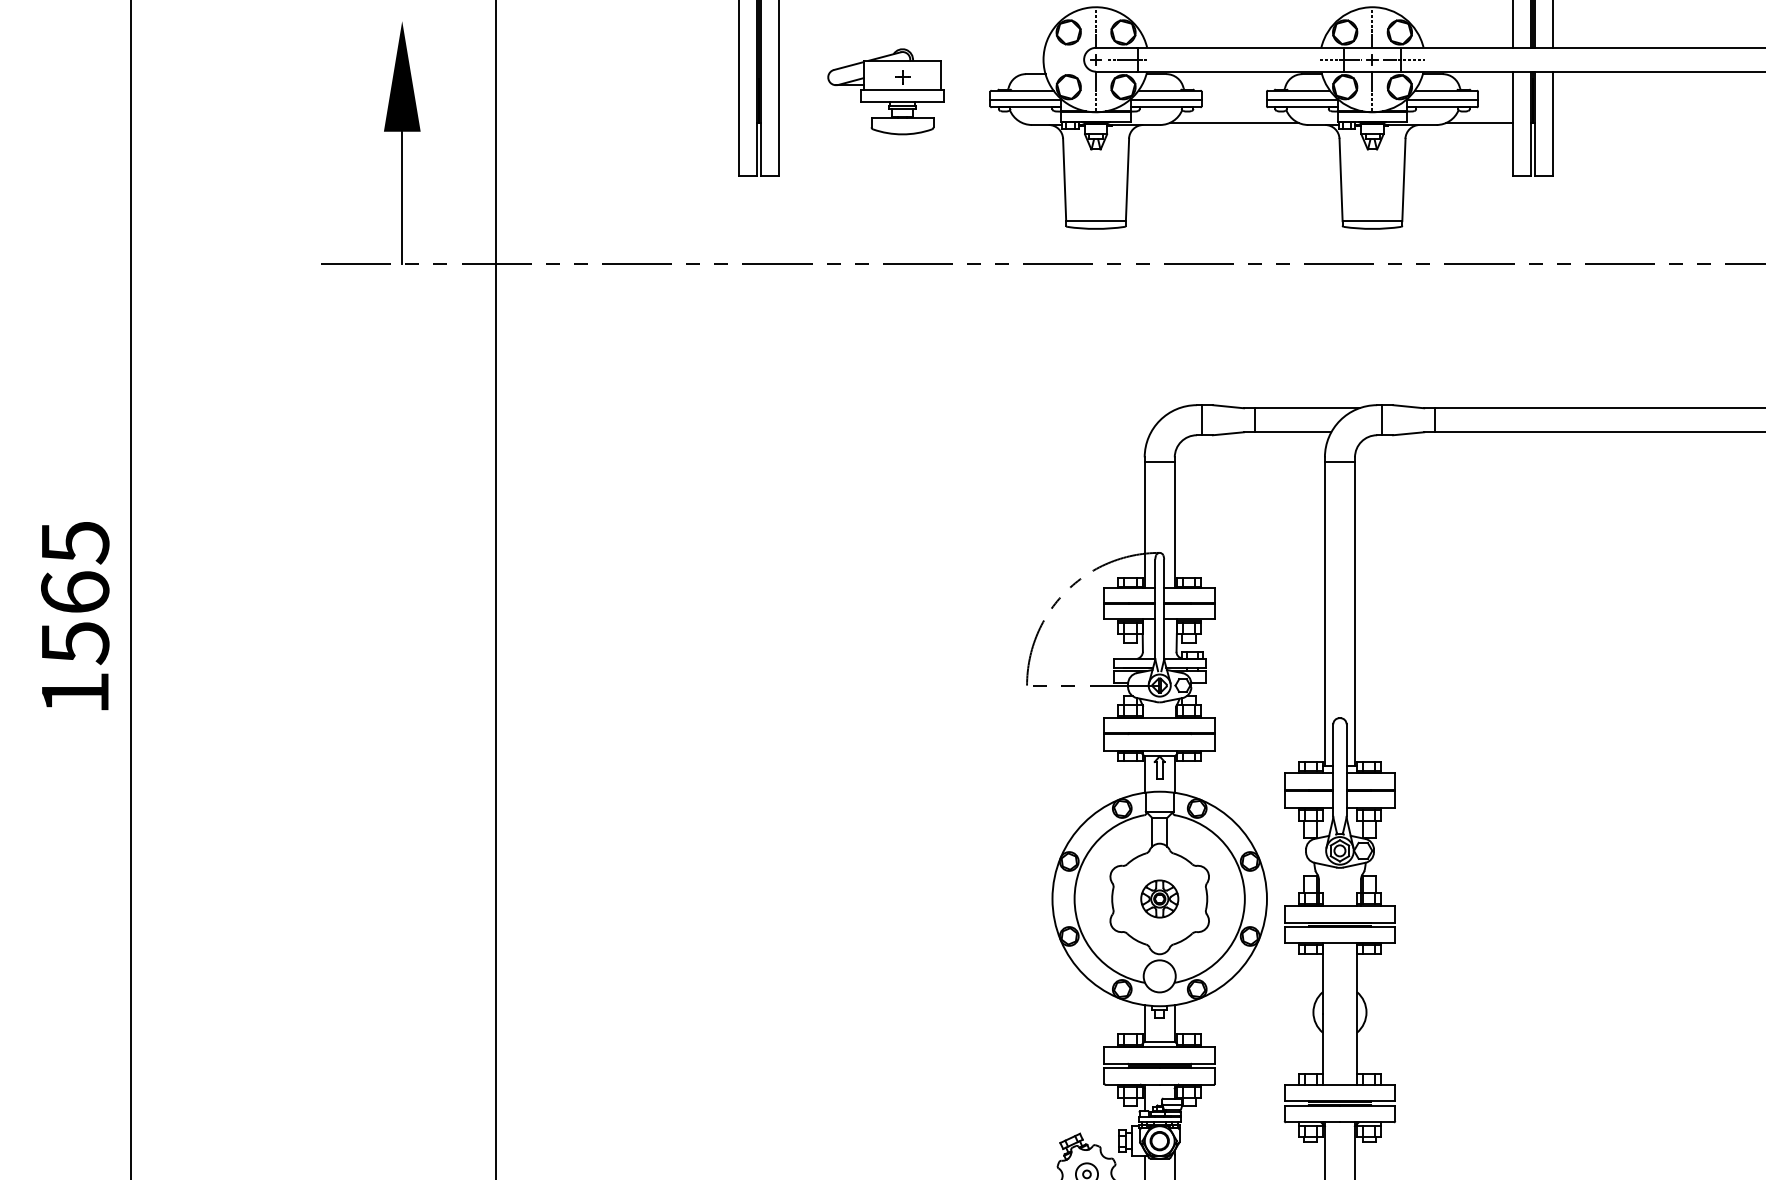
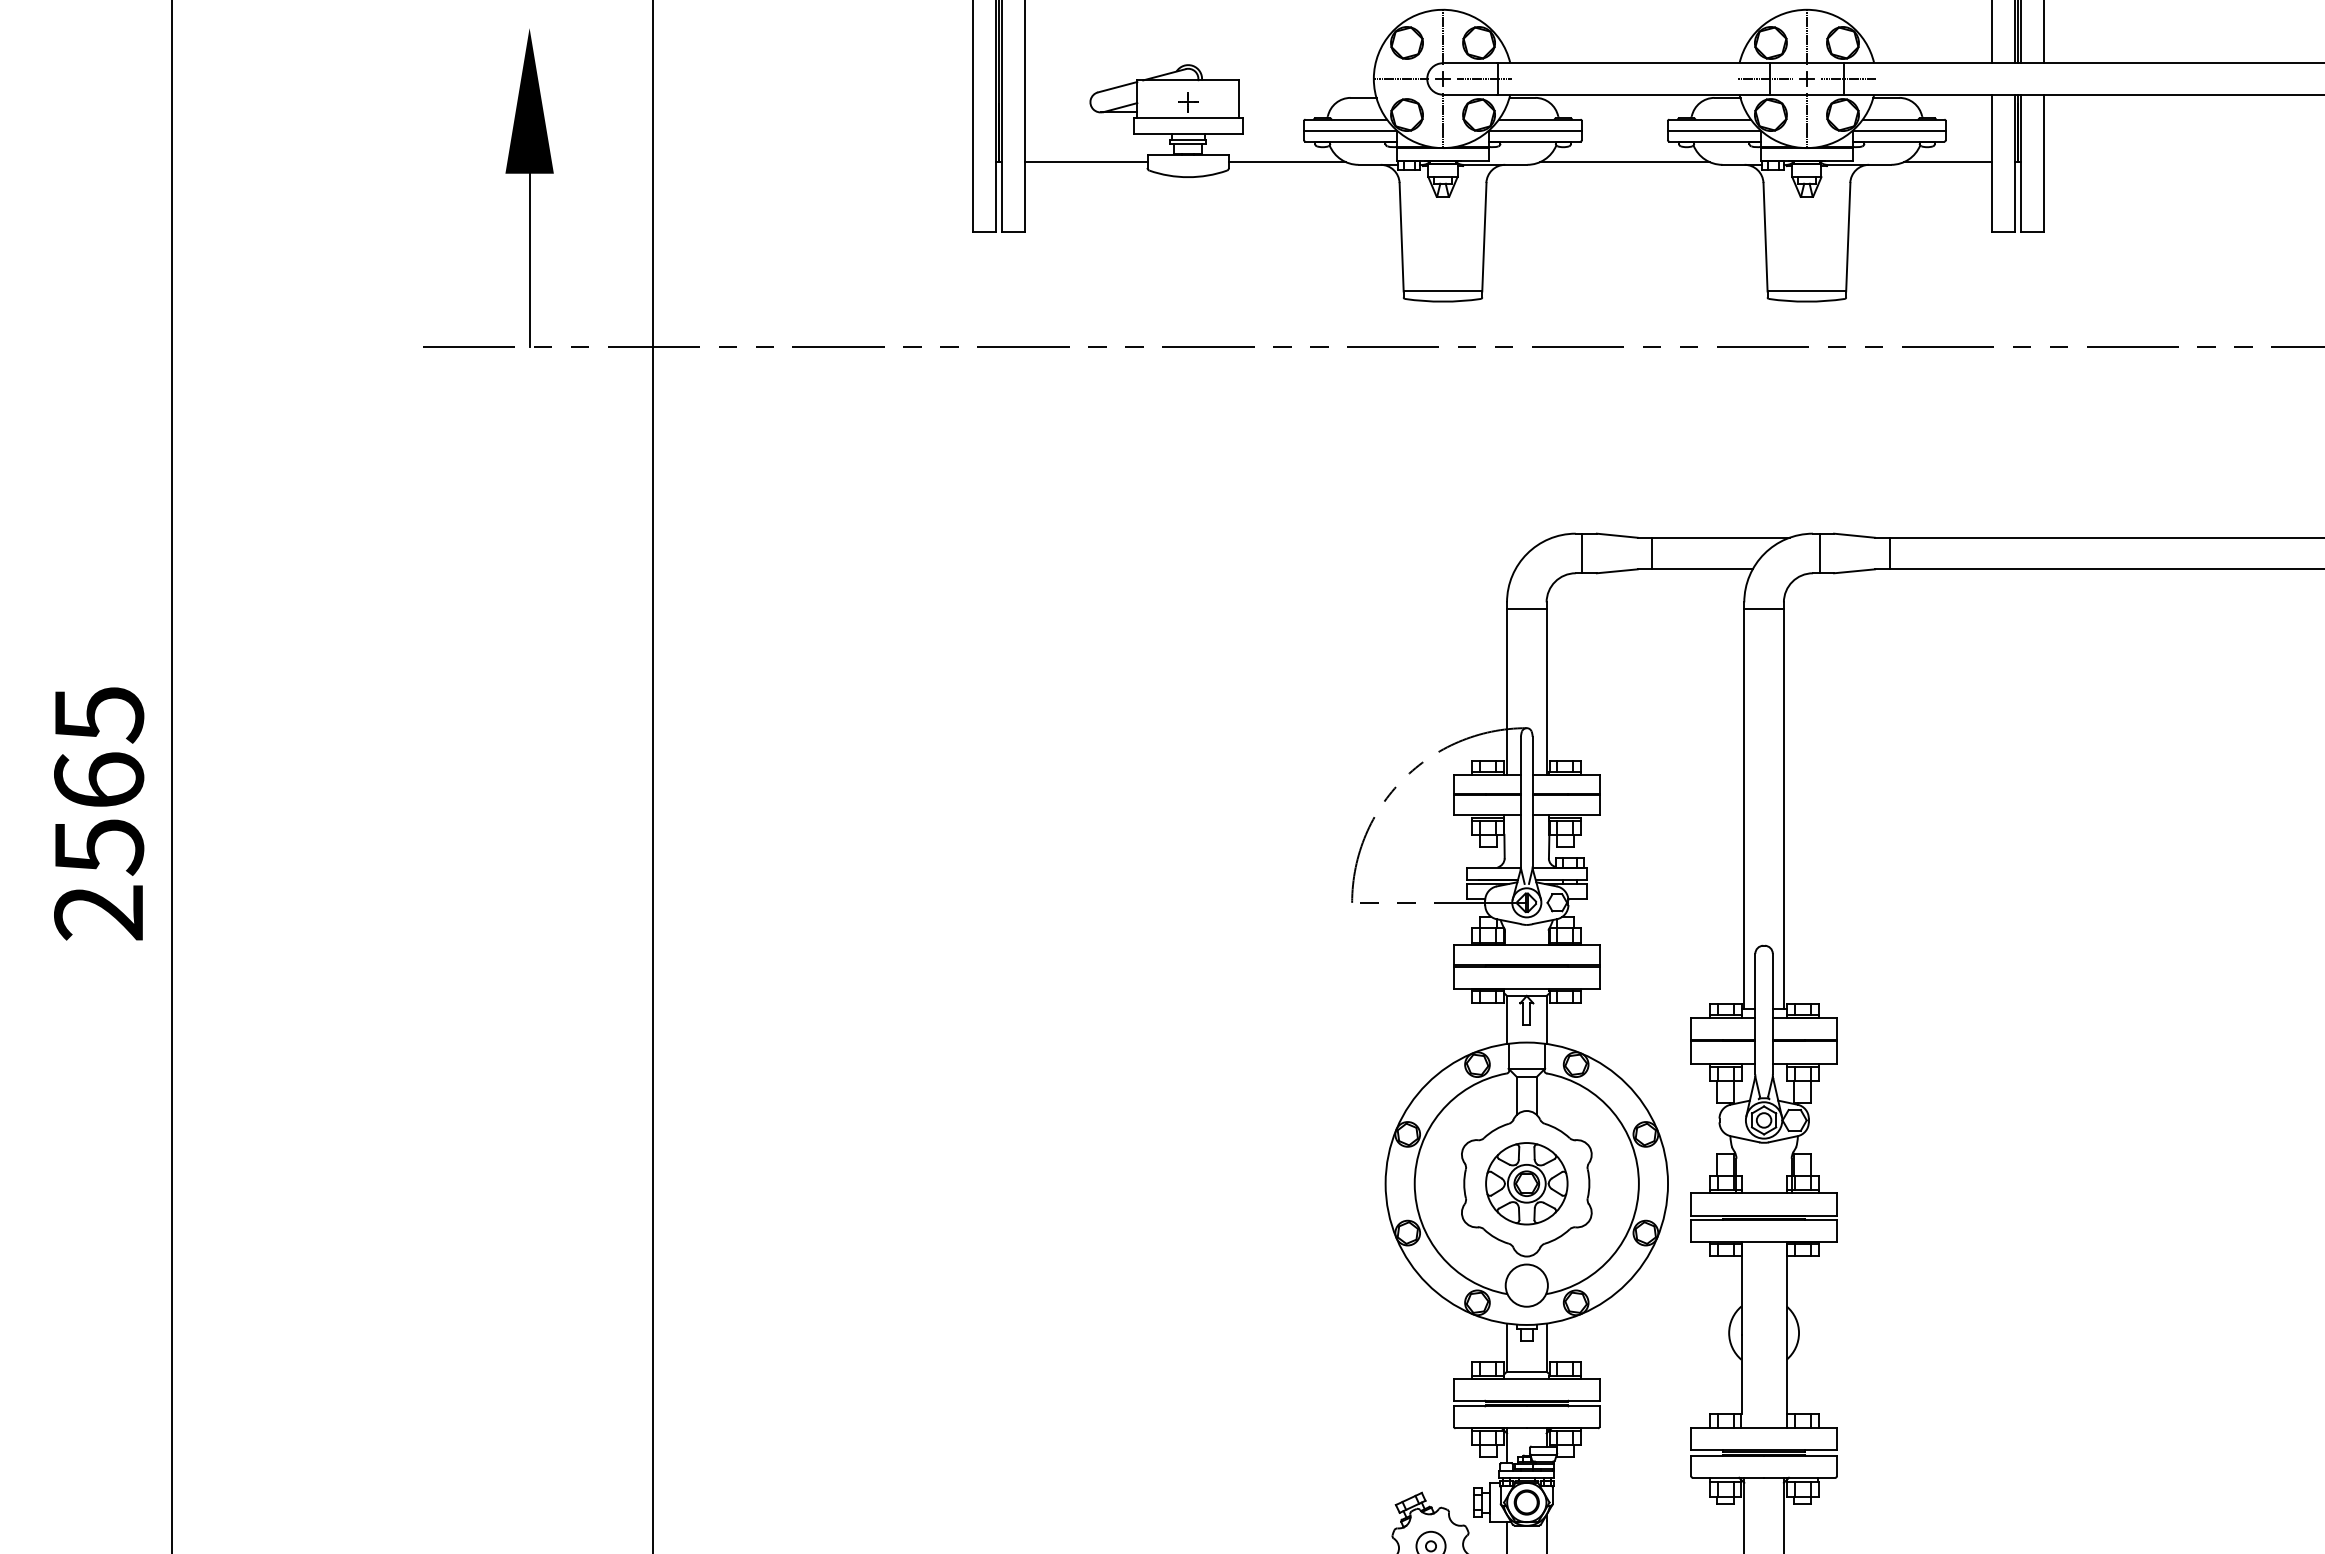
line: (1064, 59) -> (1401, 78), added
line: (825, 123) -> (1086, 162), added
line: (977, 123) -> (1287, 162), added
text: (74, 692) -> (98, 912), 1565 -> 2565
part: (1159, 898) -> (1526, 1183), size x1.67

